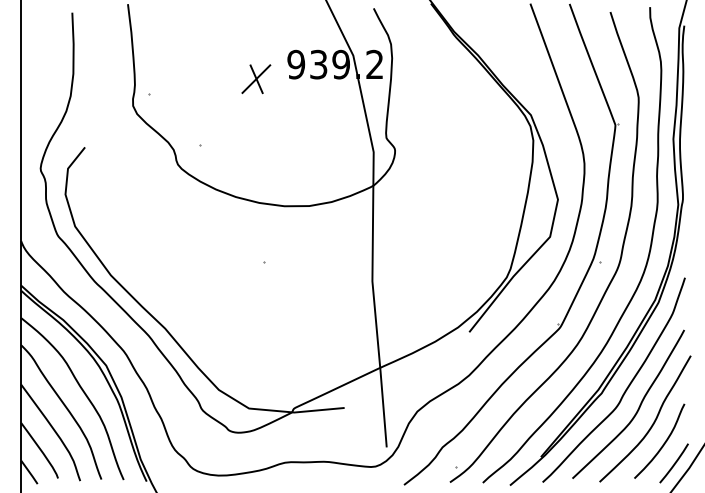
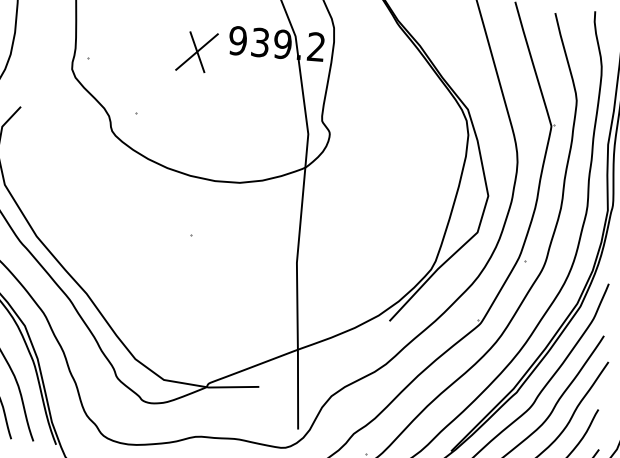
part: (256, 79) -> (197, 52), size x1.4

